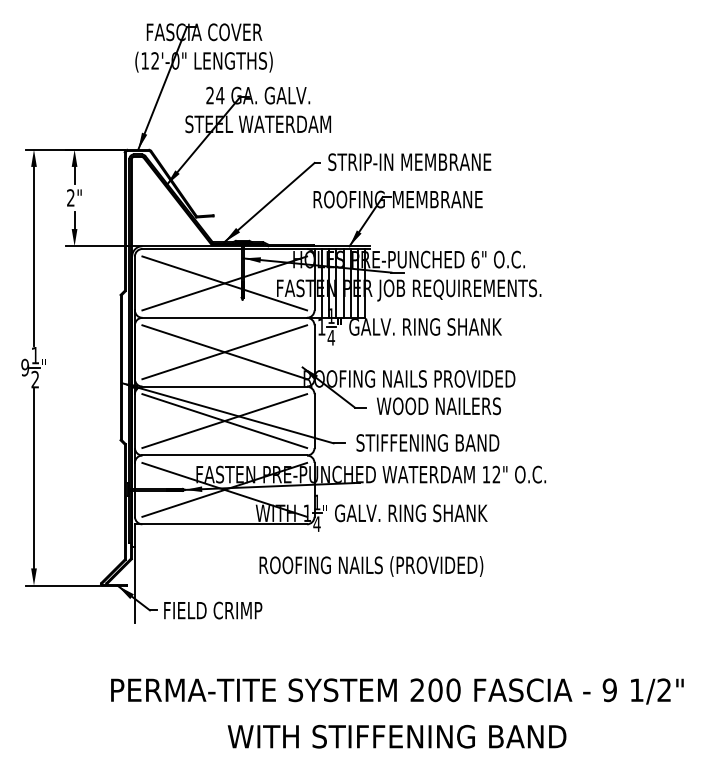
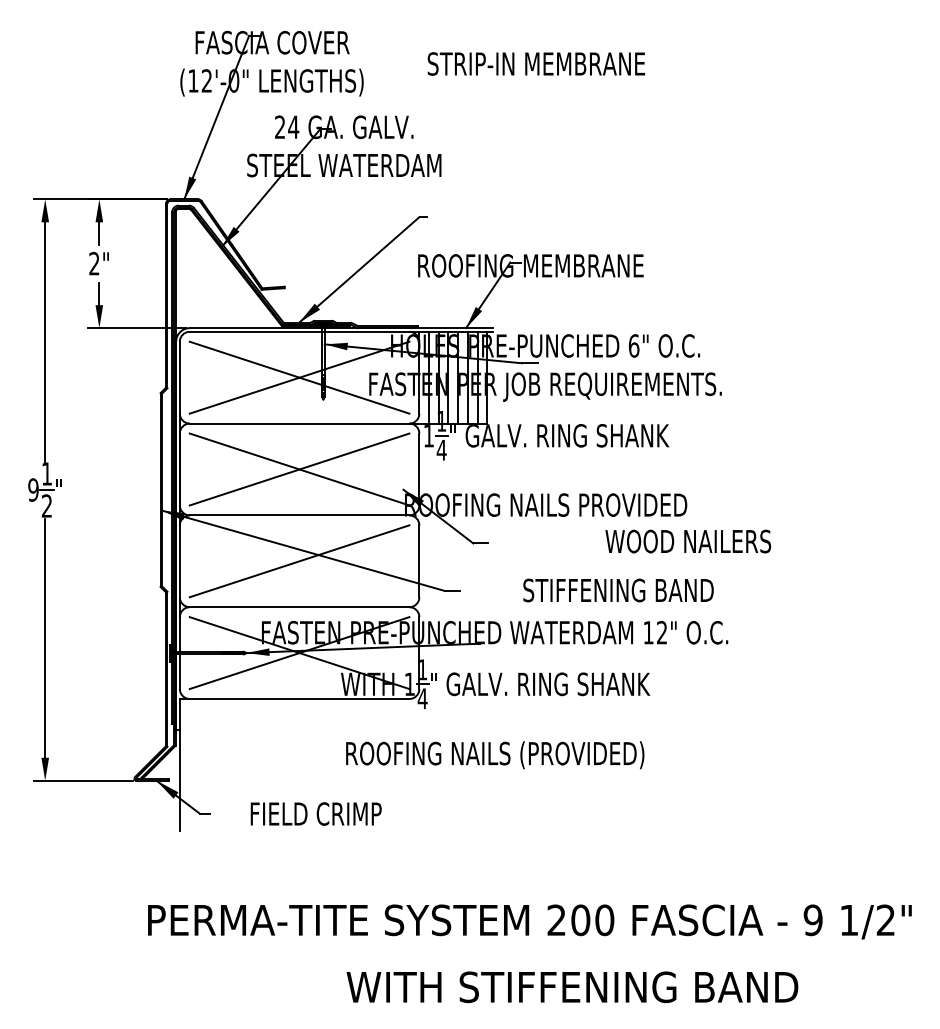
text: (409, 161) -> (535, 63), moved
text: (439, 406) -> (688, 541), moved
line: (224, 421) -> (299, 561), removed
text: (427, 442) -> (618, 590), moved
text: (212, 610) -> (315, 813), moved
text: (397, 736) -> (572, 987), moved

